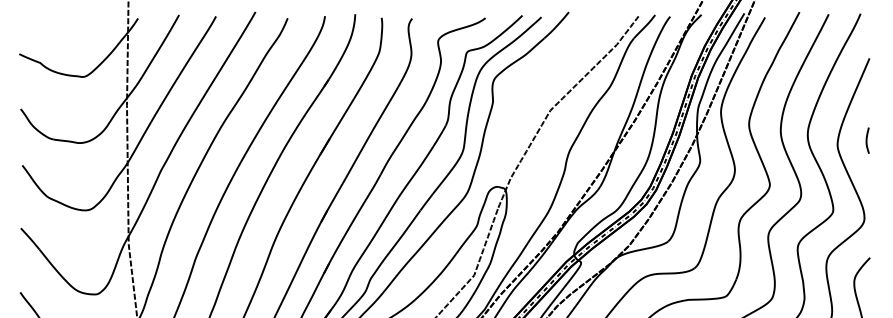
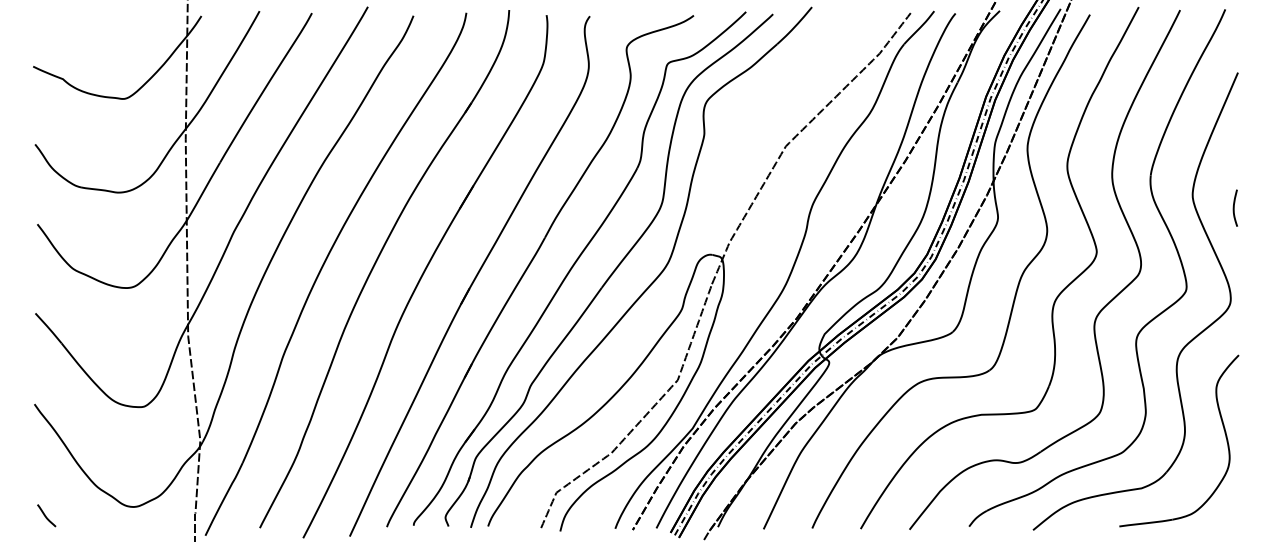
curve: (867, 140) -> (1234, 207), moved

